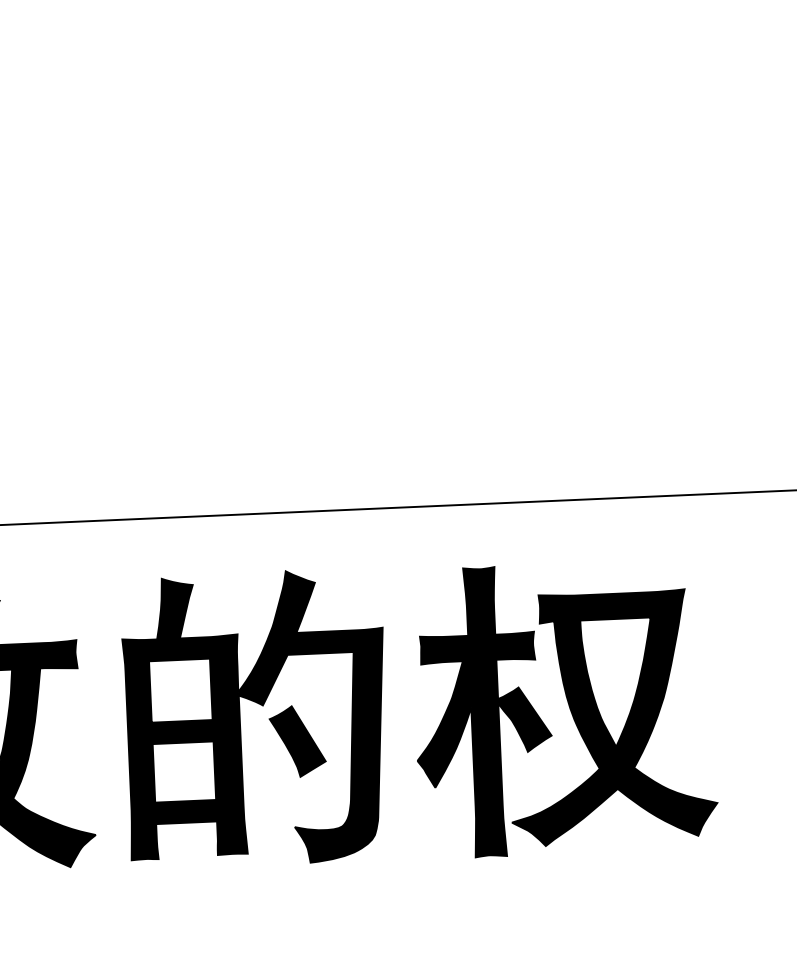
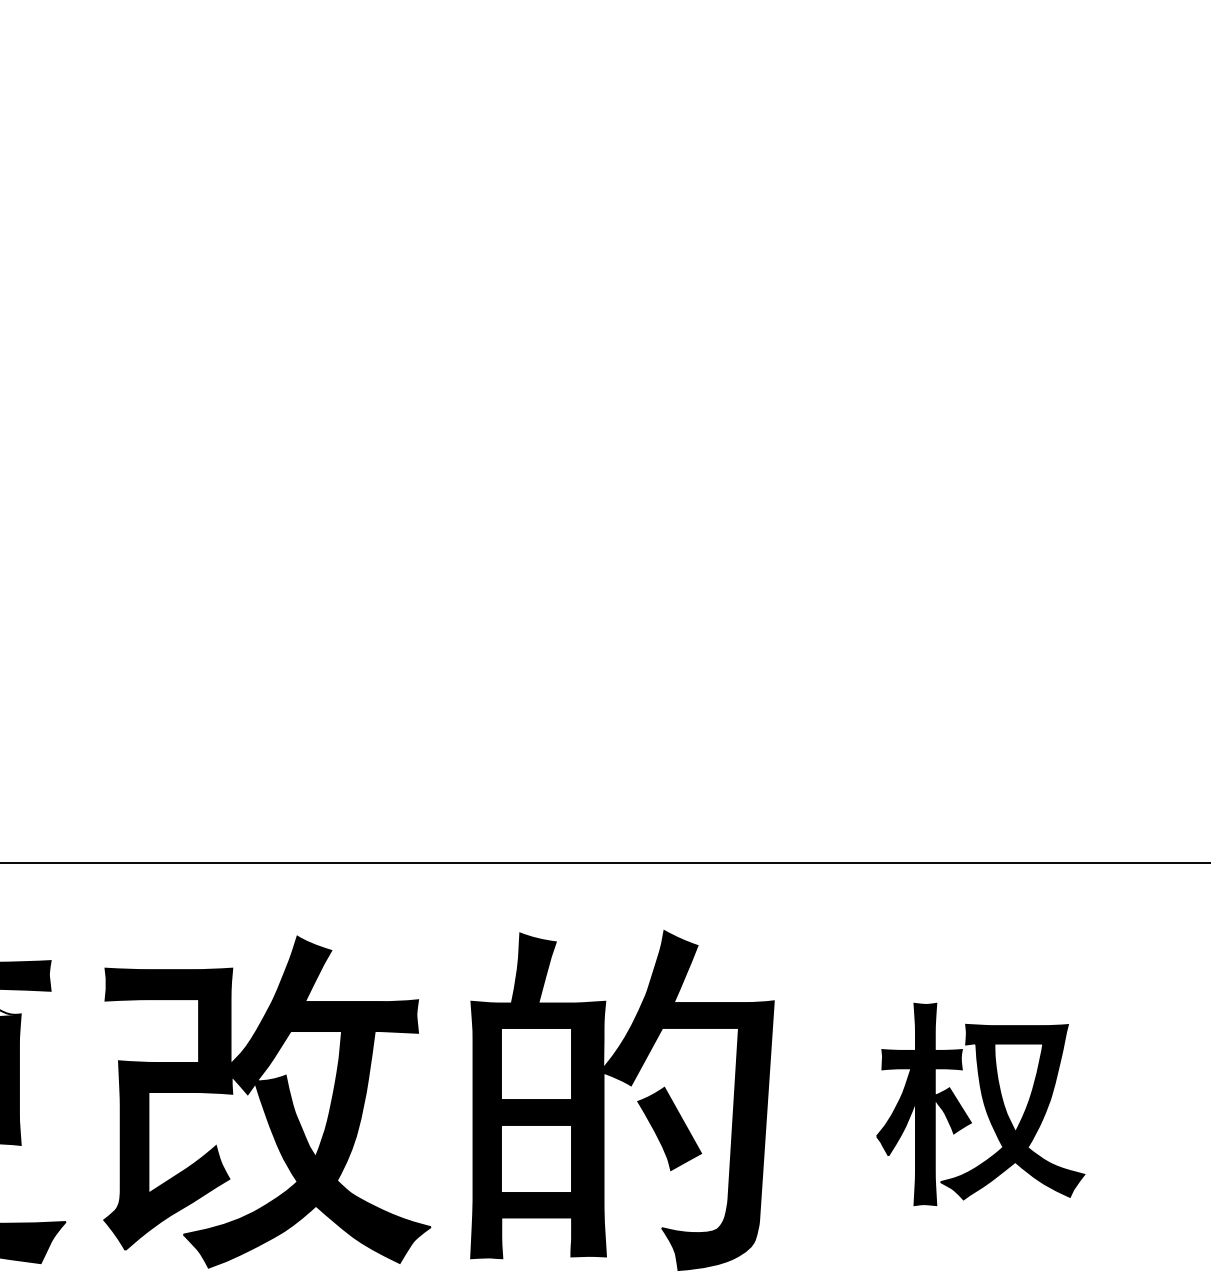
part: (564, 708) -> (980, 1104), size x0.6

